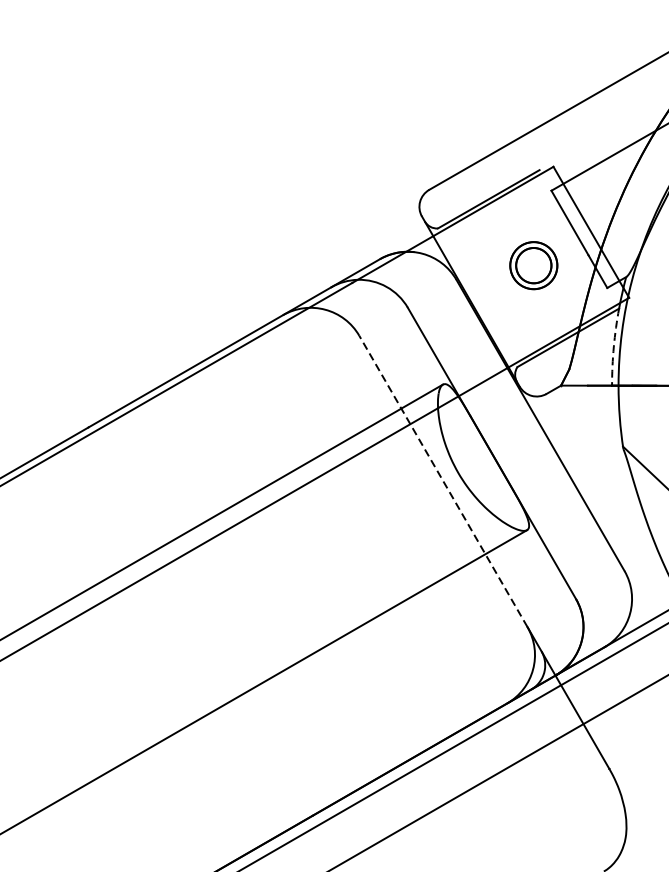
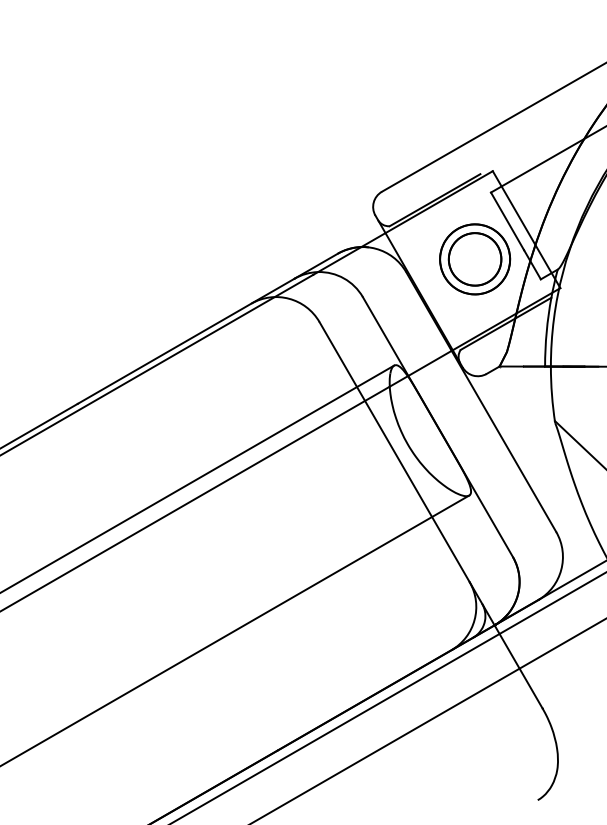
part: (534, 265) -> (475, 259), size x1.67
arc: (613, 347) -> (546, 332), dashed -> solid
line: (443, 480) -> (394, 451), dashed -> solid

